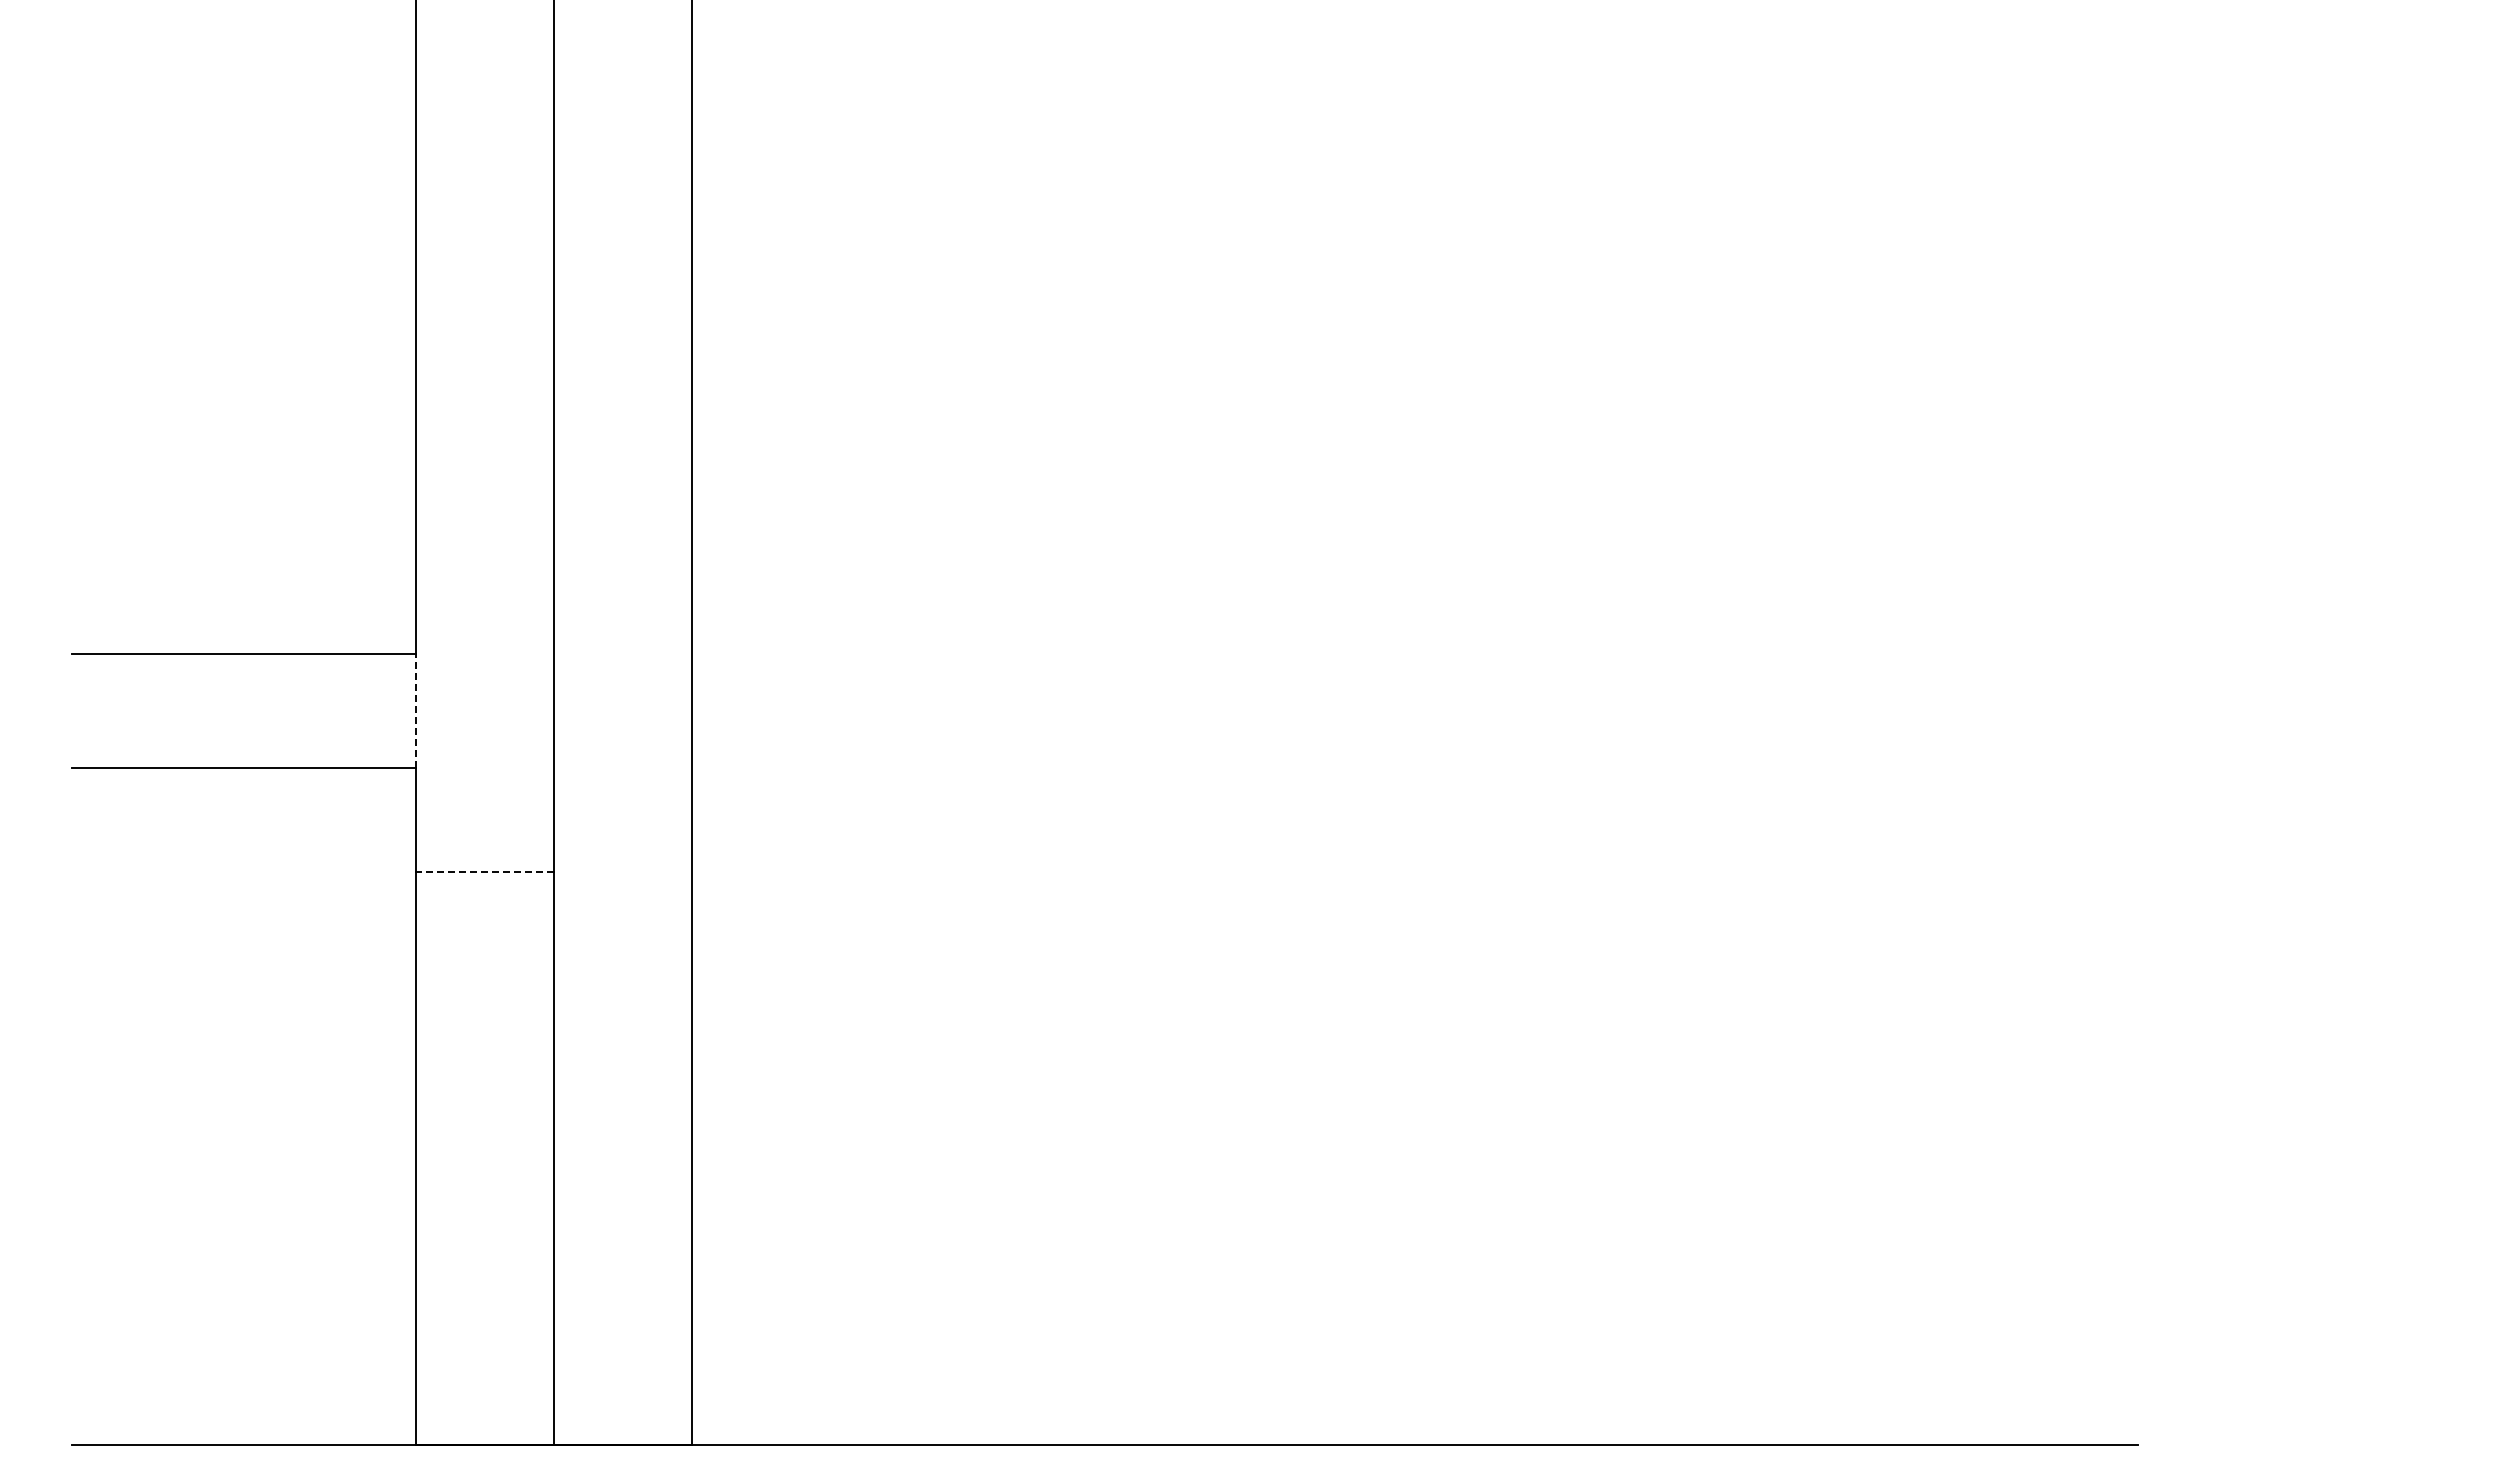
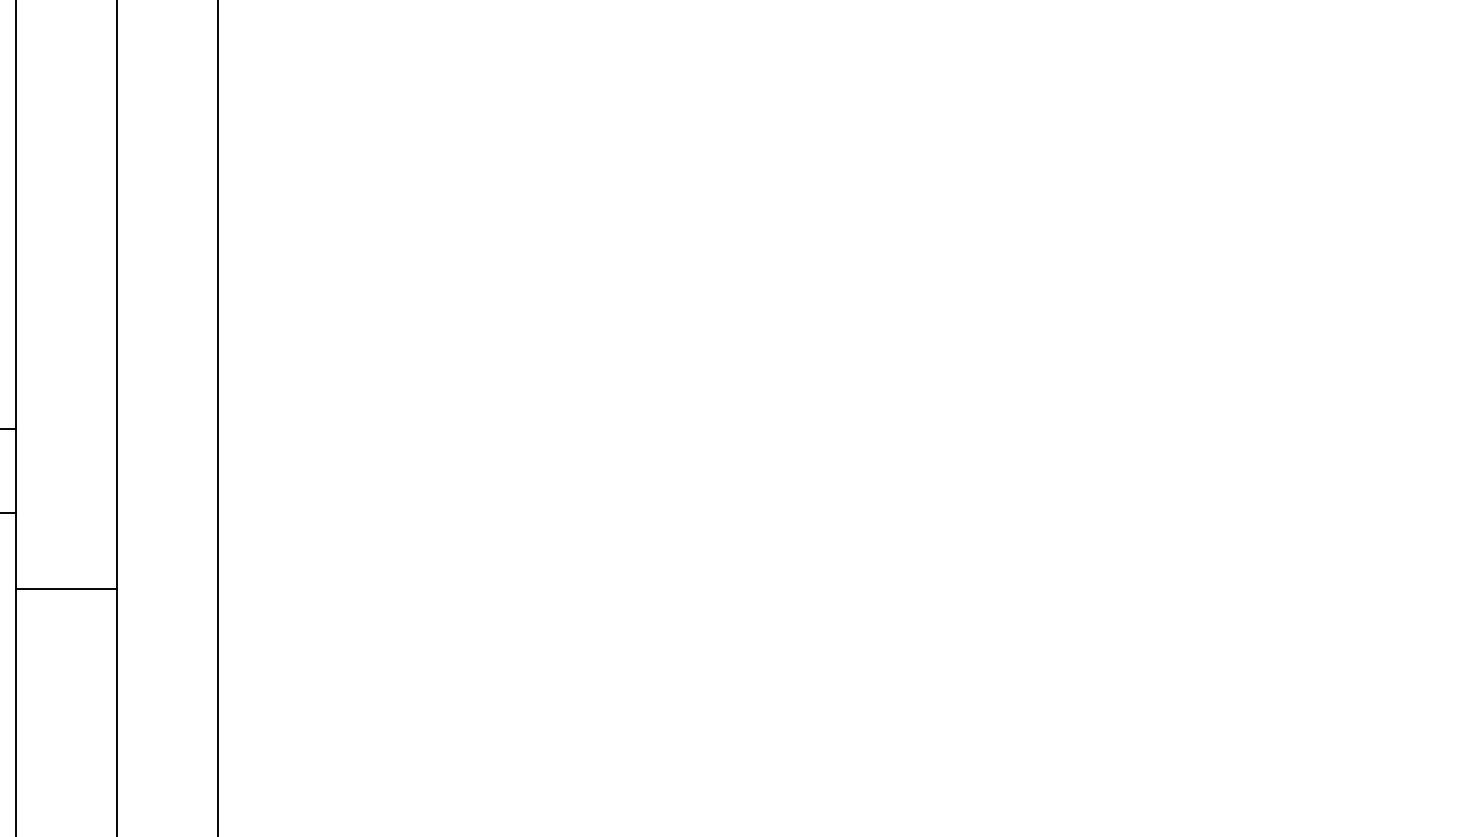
line: (416, 710) -> (15, 470), dashed -> solid
line: (485, 871) -> (66, 588), dashed -> solid

